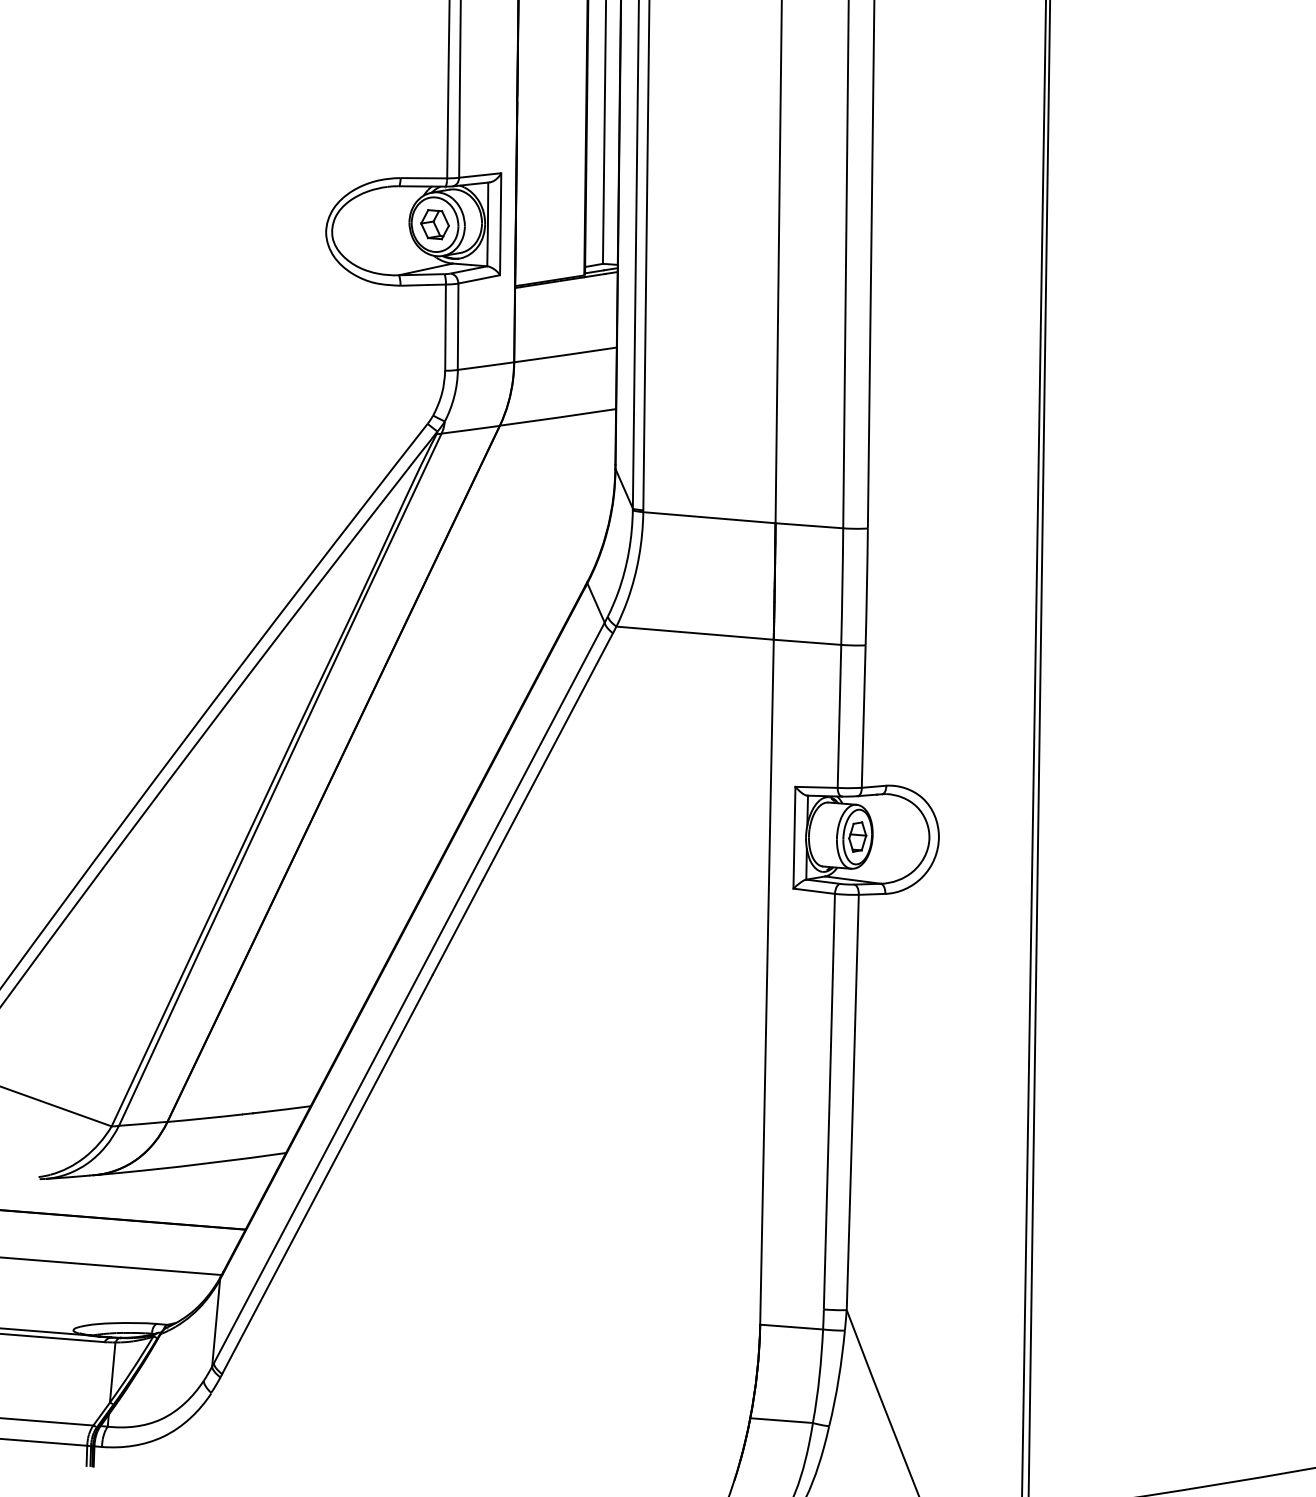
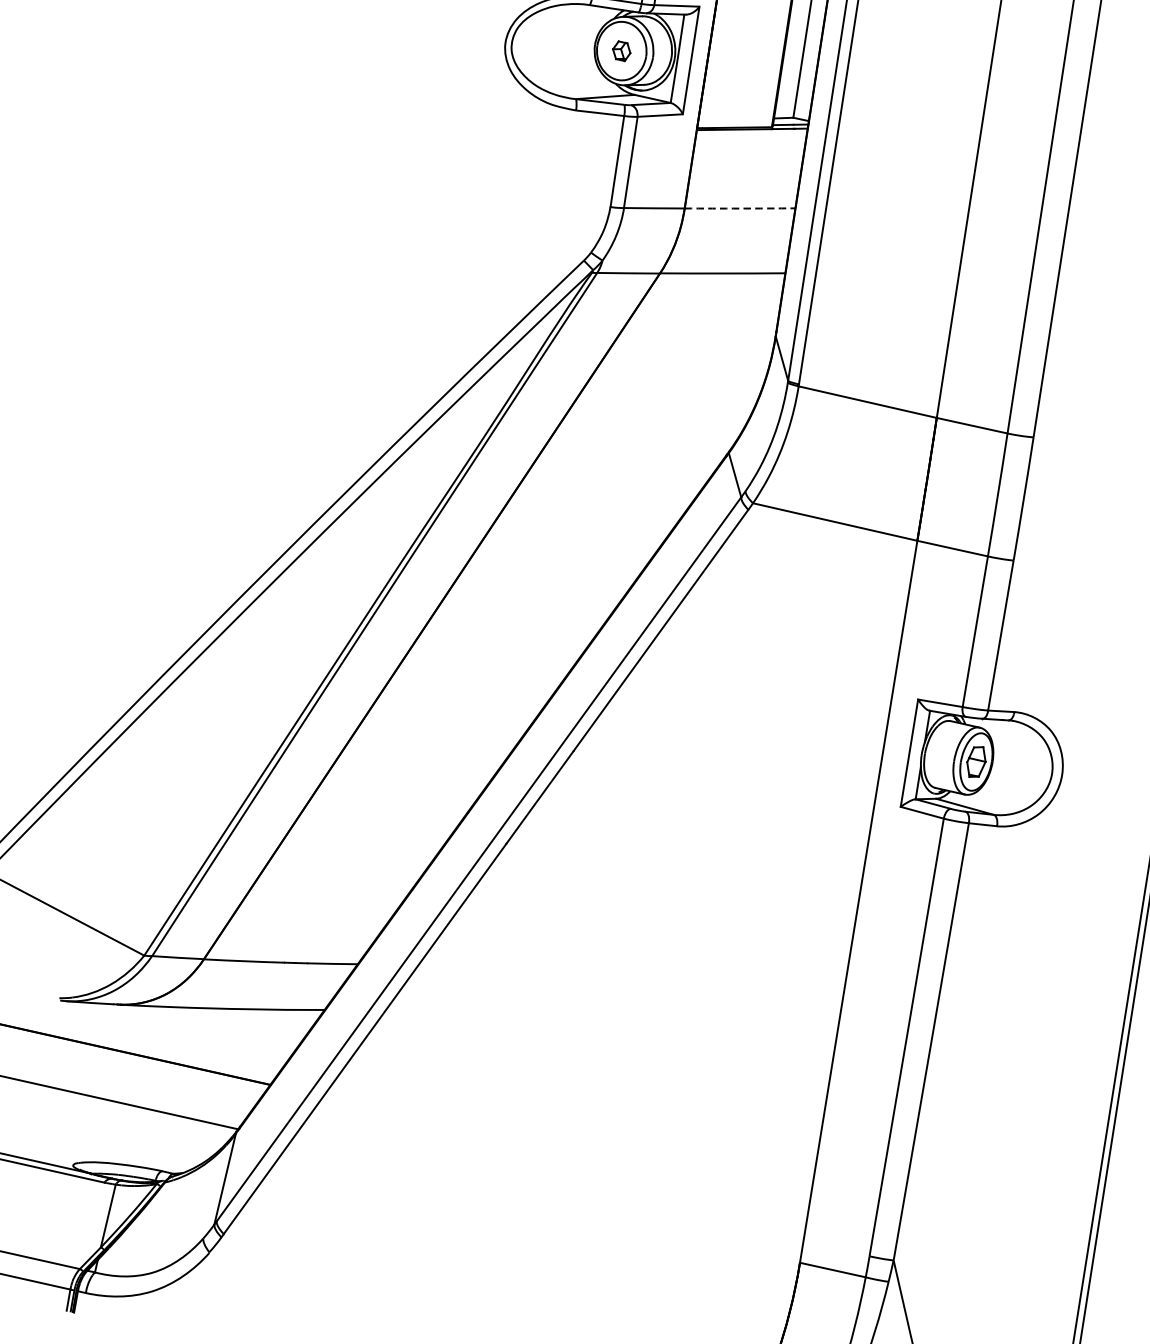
part: (434, 224) -> (621, 50), size x0.6
arc: (565, 355) -> (739, 209), solid -> dashed

